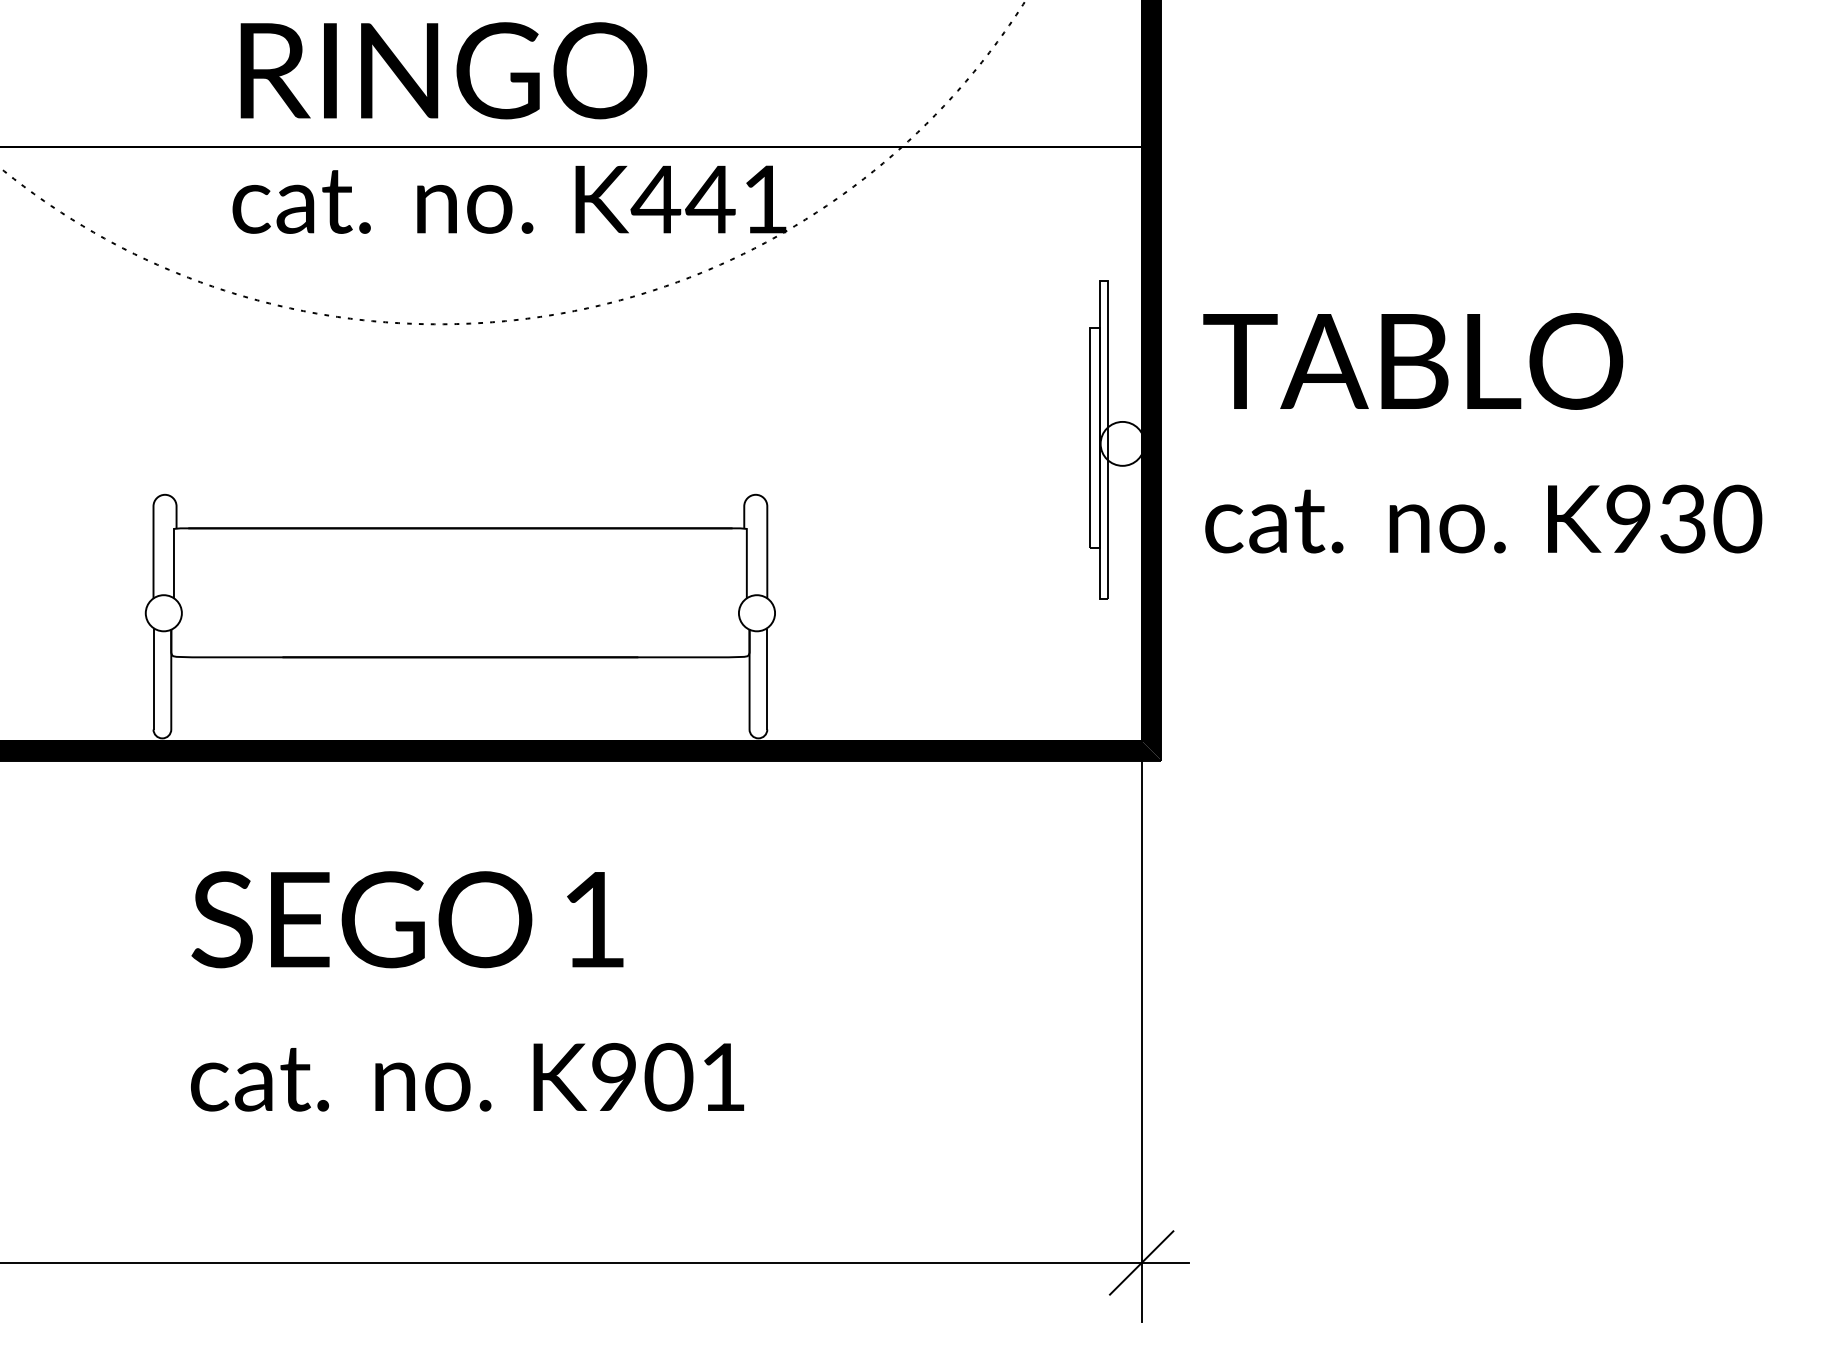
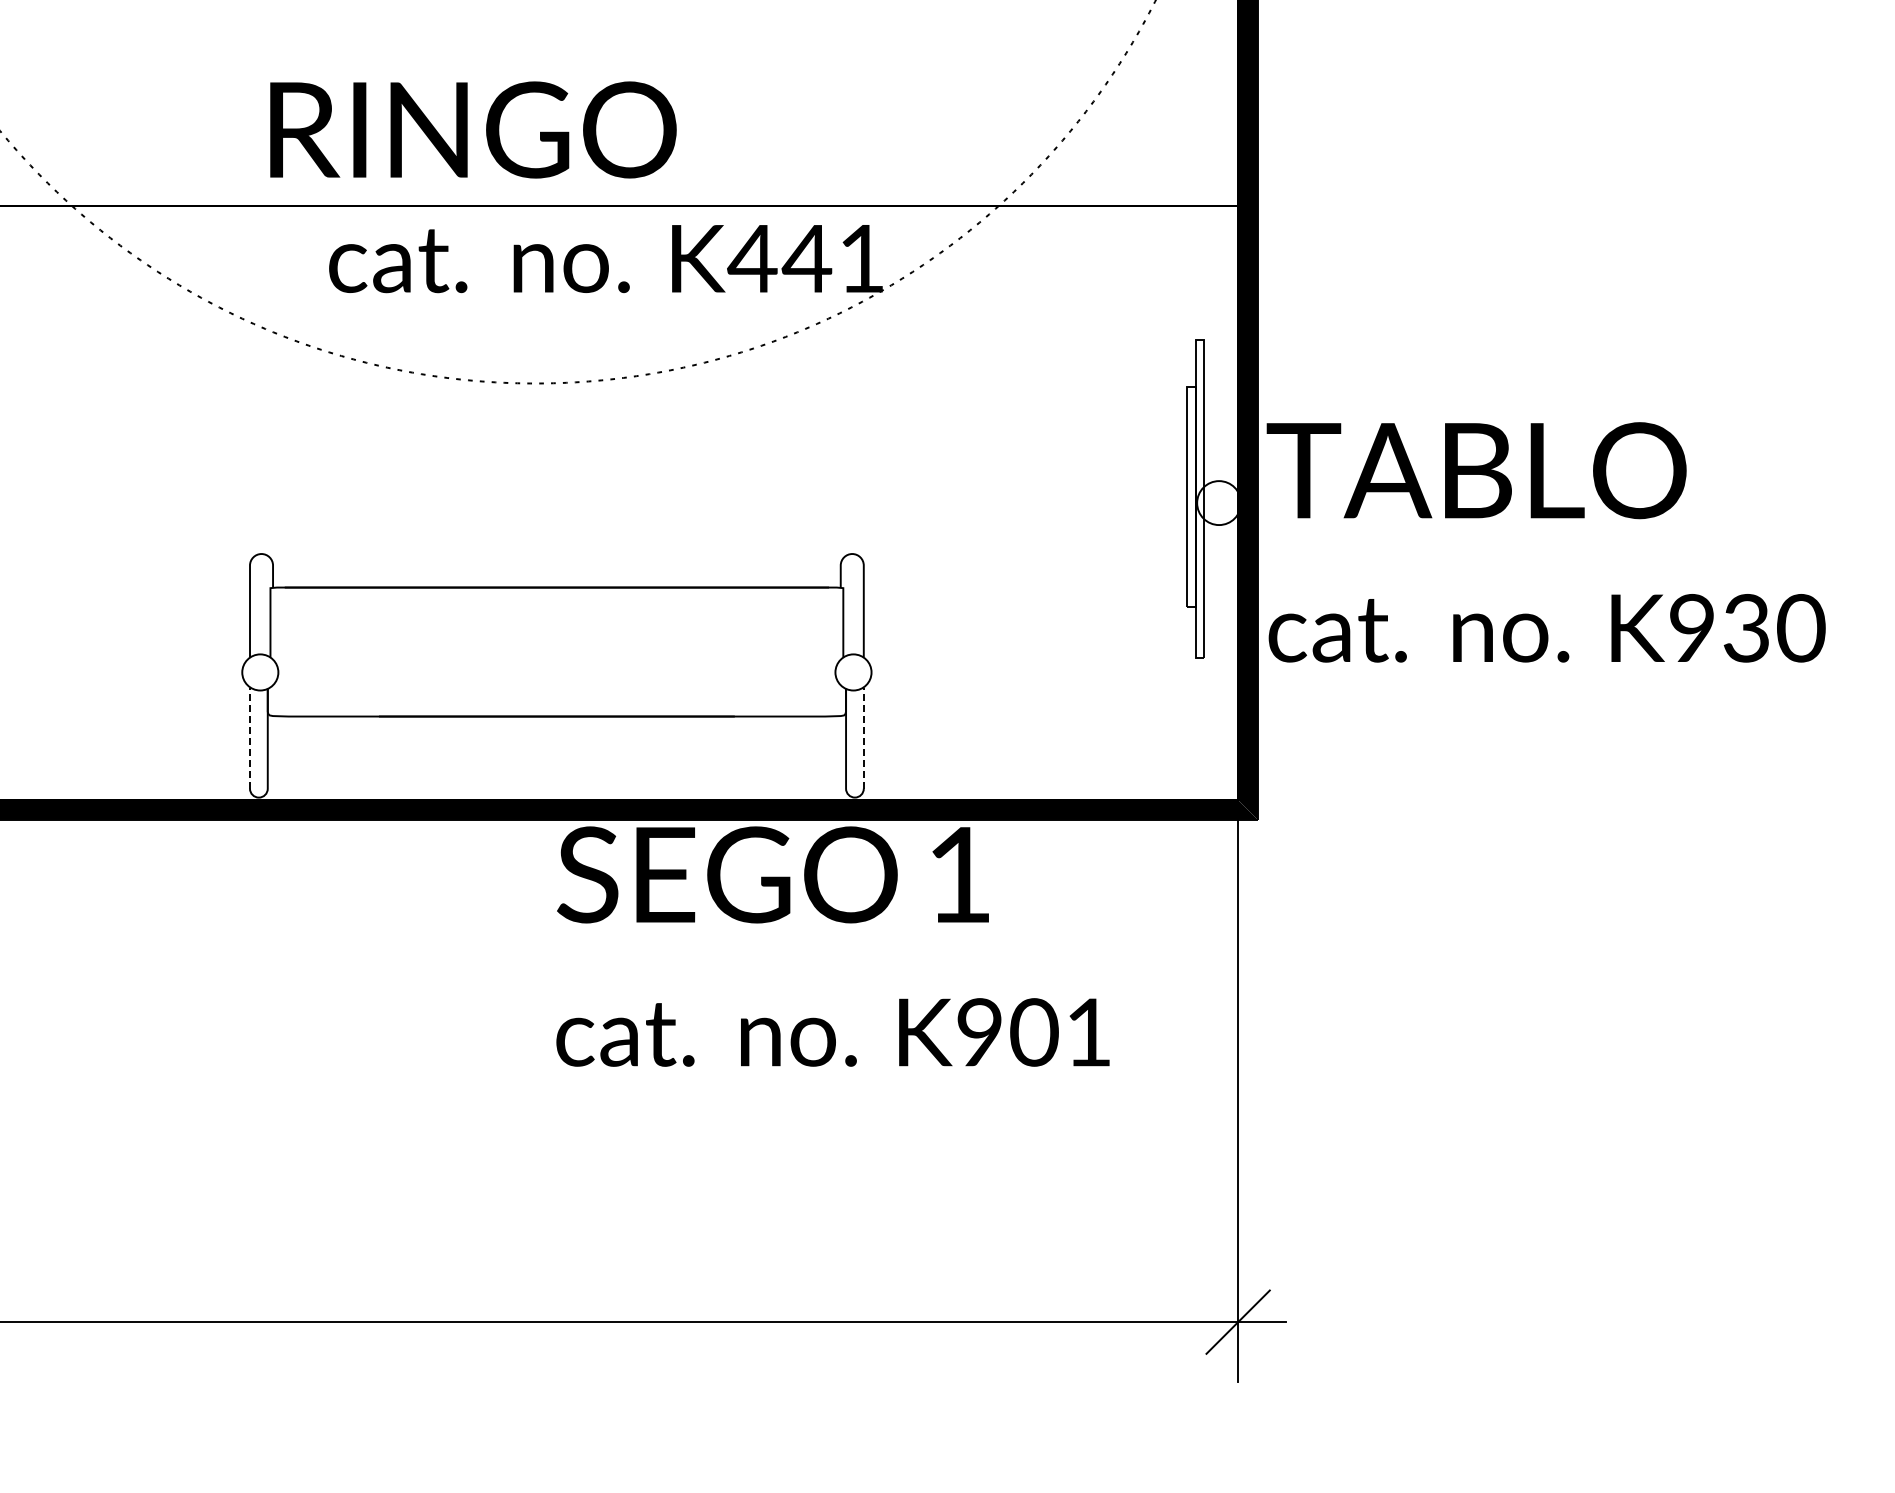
text: (444, 70) -> (473, 129), moved
text: (1482, 433) -> (1545, 542), moved
line: (154, 679) -> (250, 738), solid -> dashed
line: (767, 679) -> (863, 738), solid -> dashed
text: (467, 991) -> (832, 946), moved

